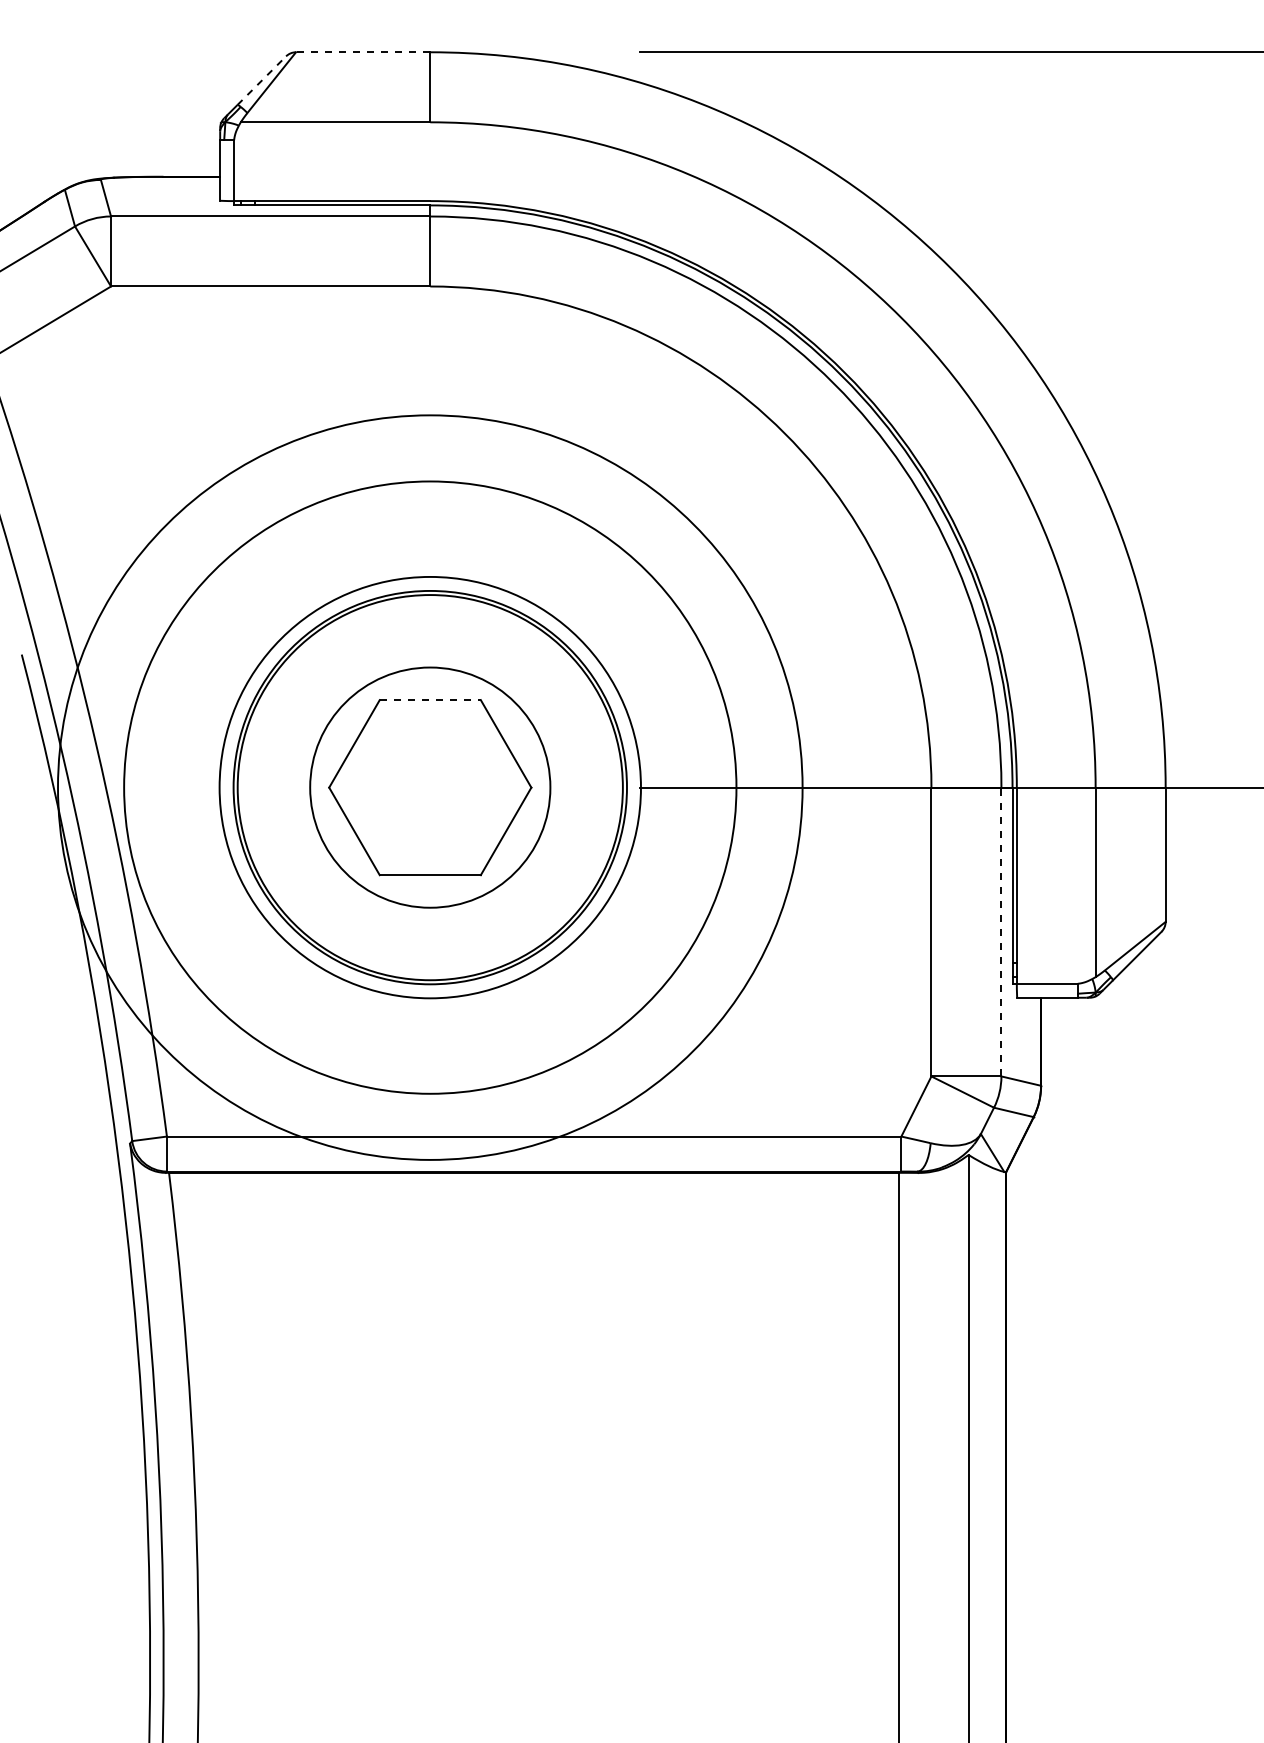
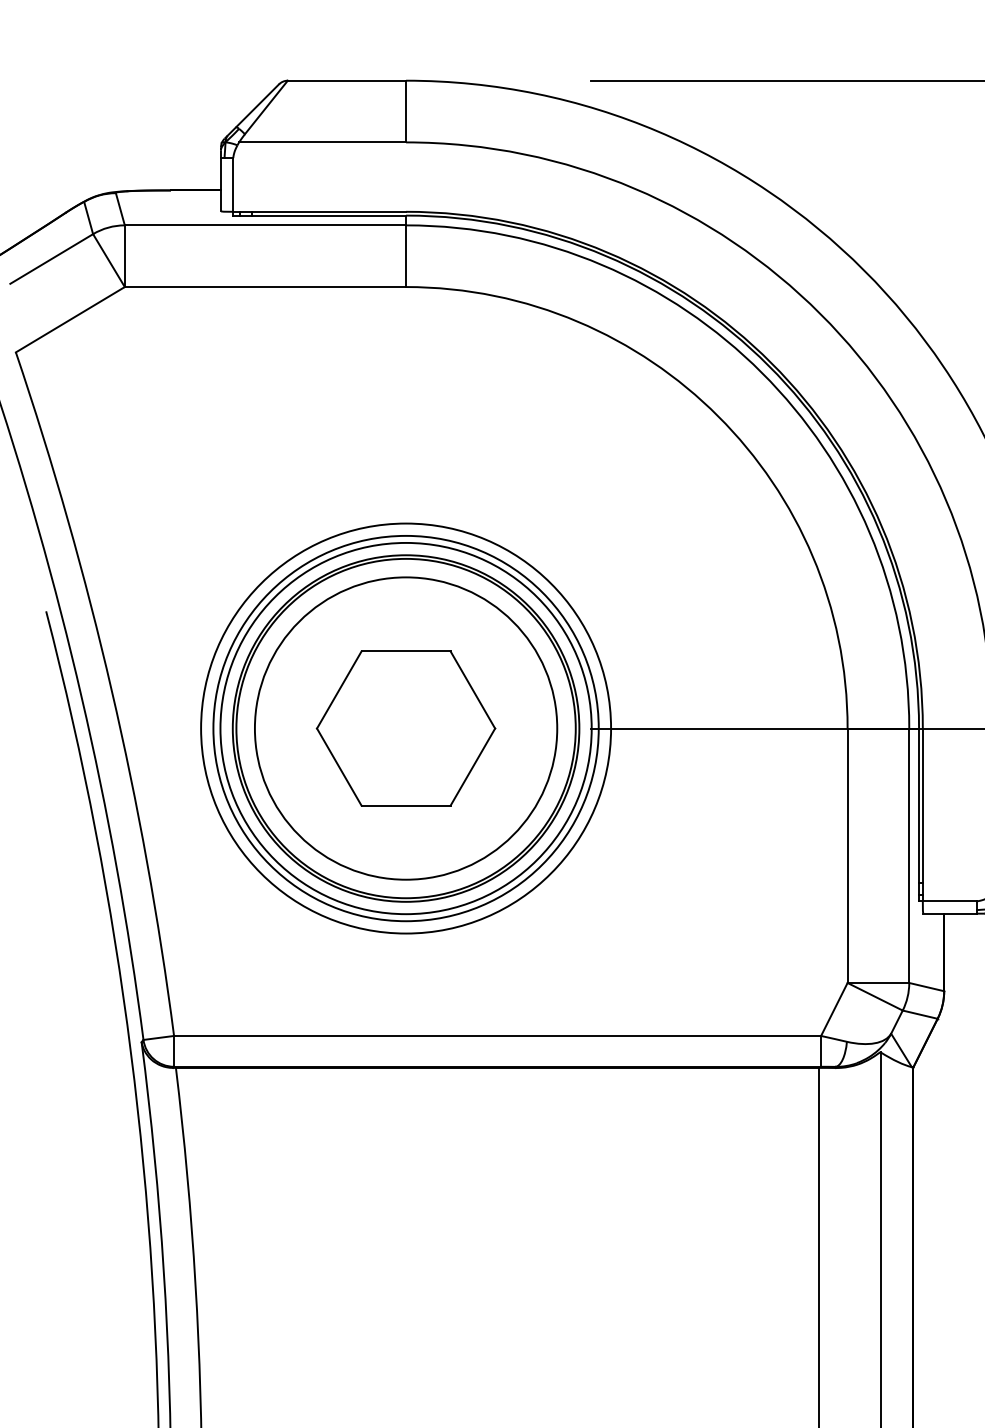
line: (362, 52) -> (346, 80), dashed -> solid
line: (262, 80) -> (258, 105), dashed -> solid
line: (430, 700) -> (406, 651), dashed -> solid
circle: (429, 787) -> (405, 728), size x0.62
circle: (429, 787) -> (405, 728), size x0.71
circle: (429, 787) -> (405, 728), size x1.43
line: (1001, 931) -> (909, 855), dashed -> solid

